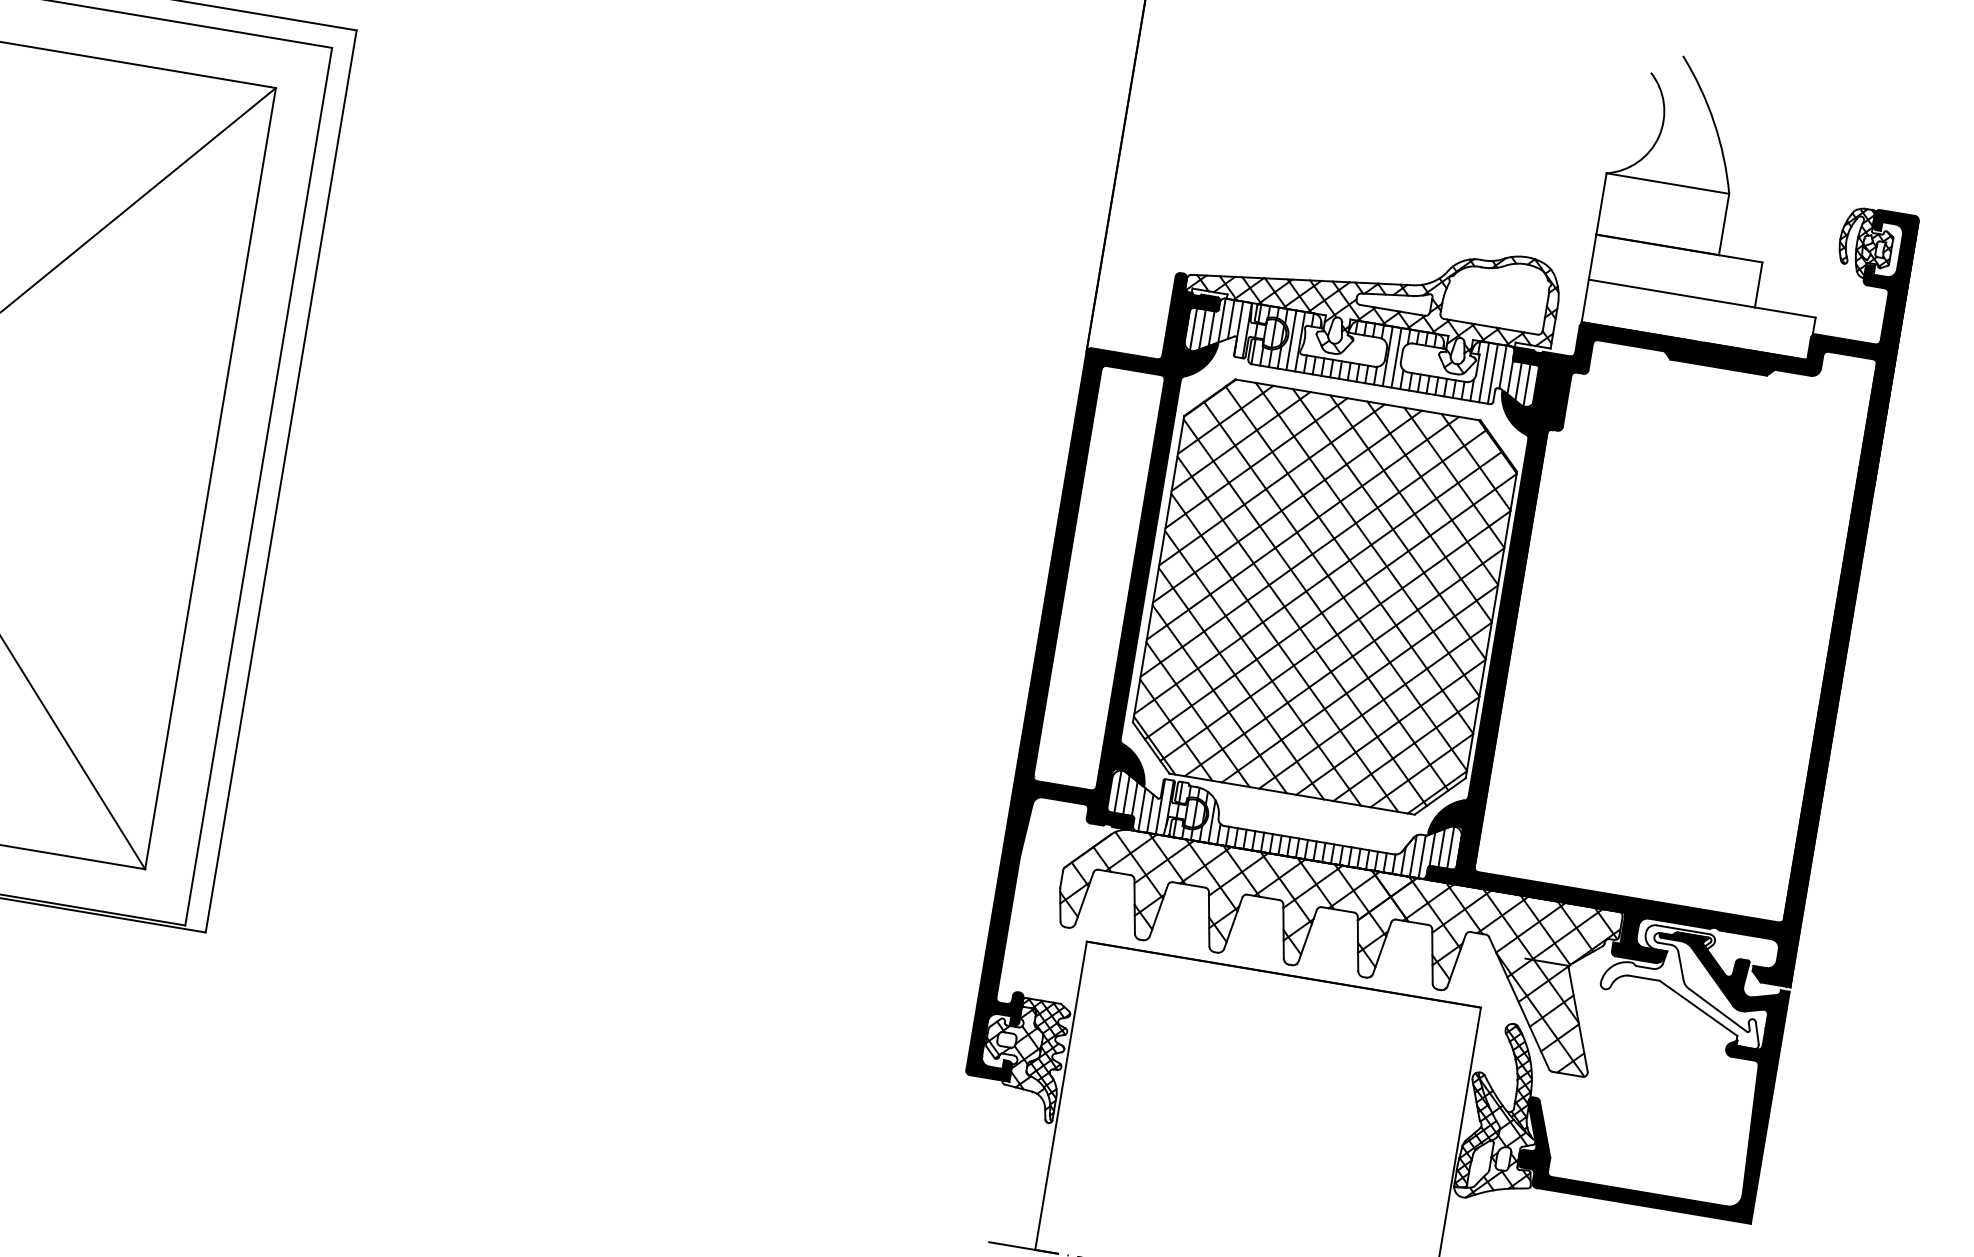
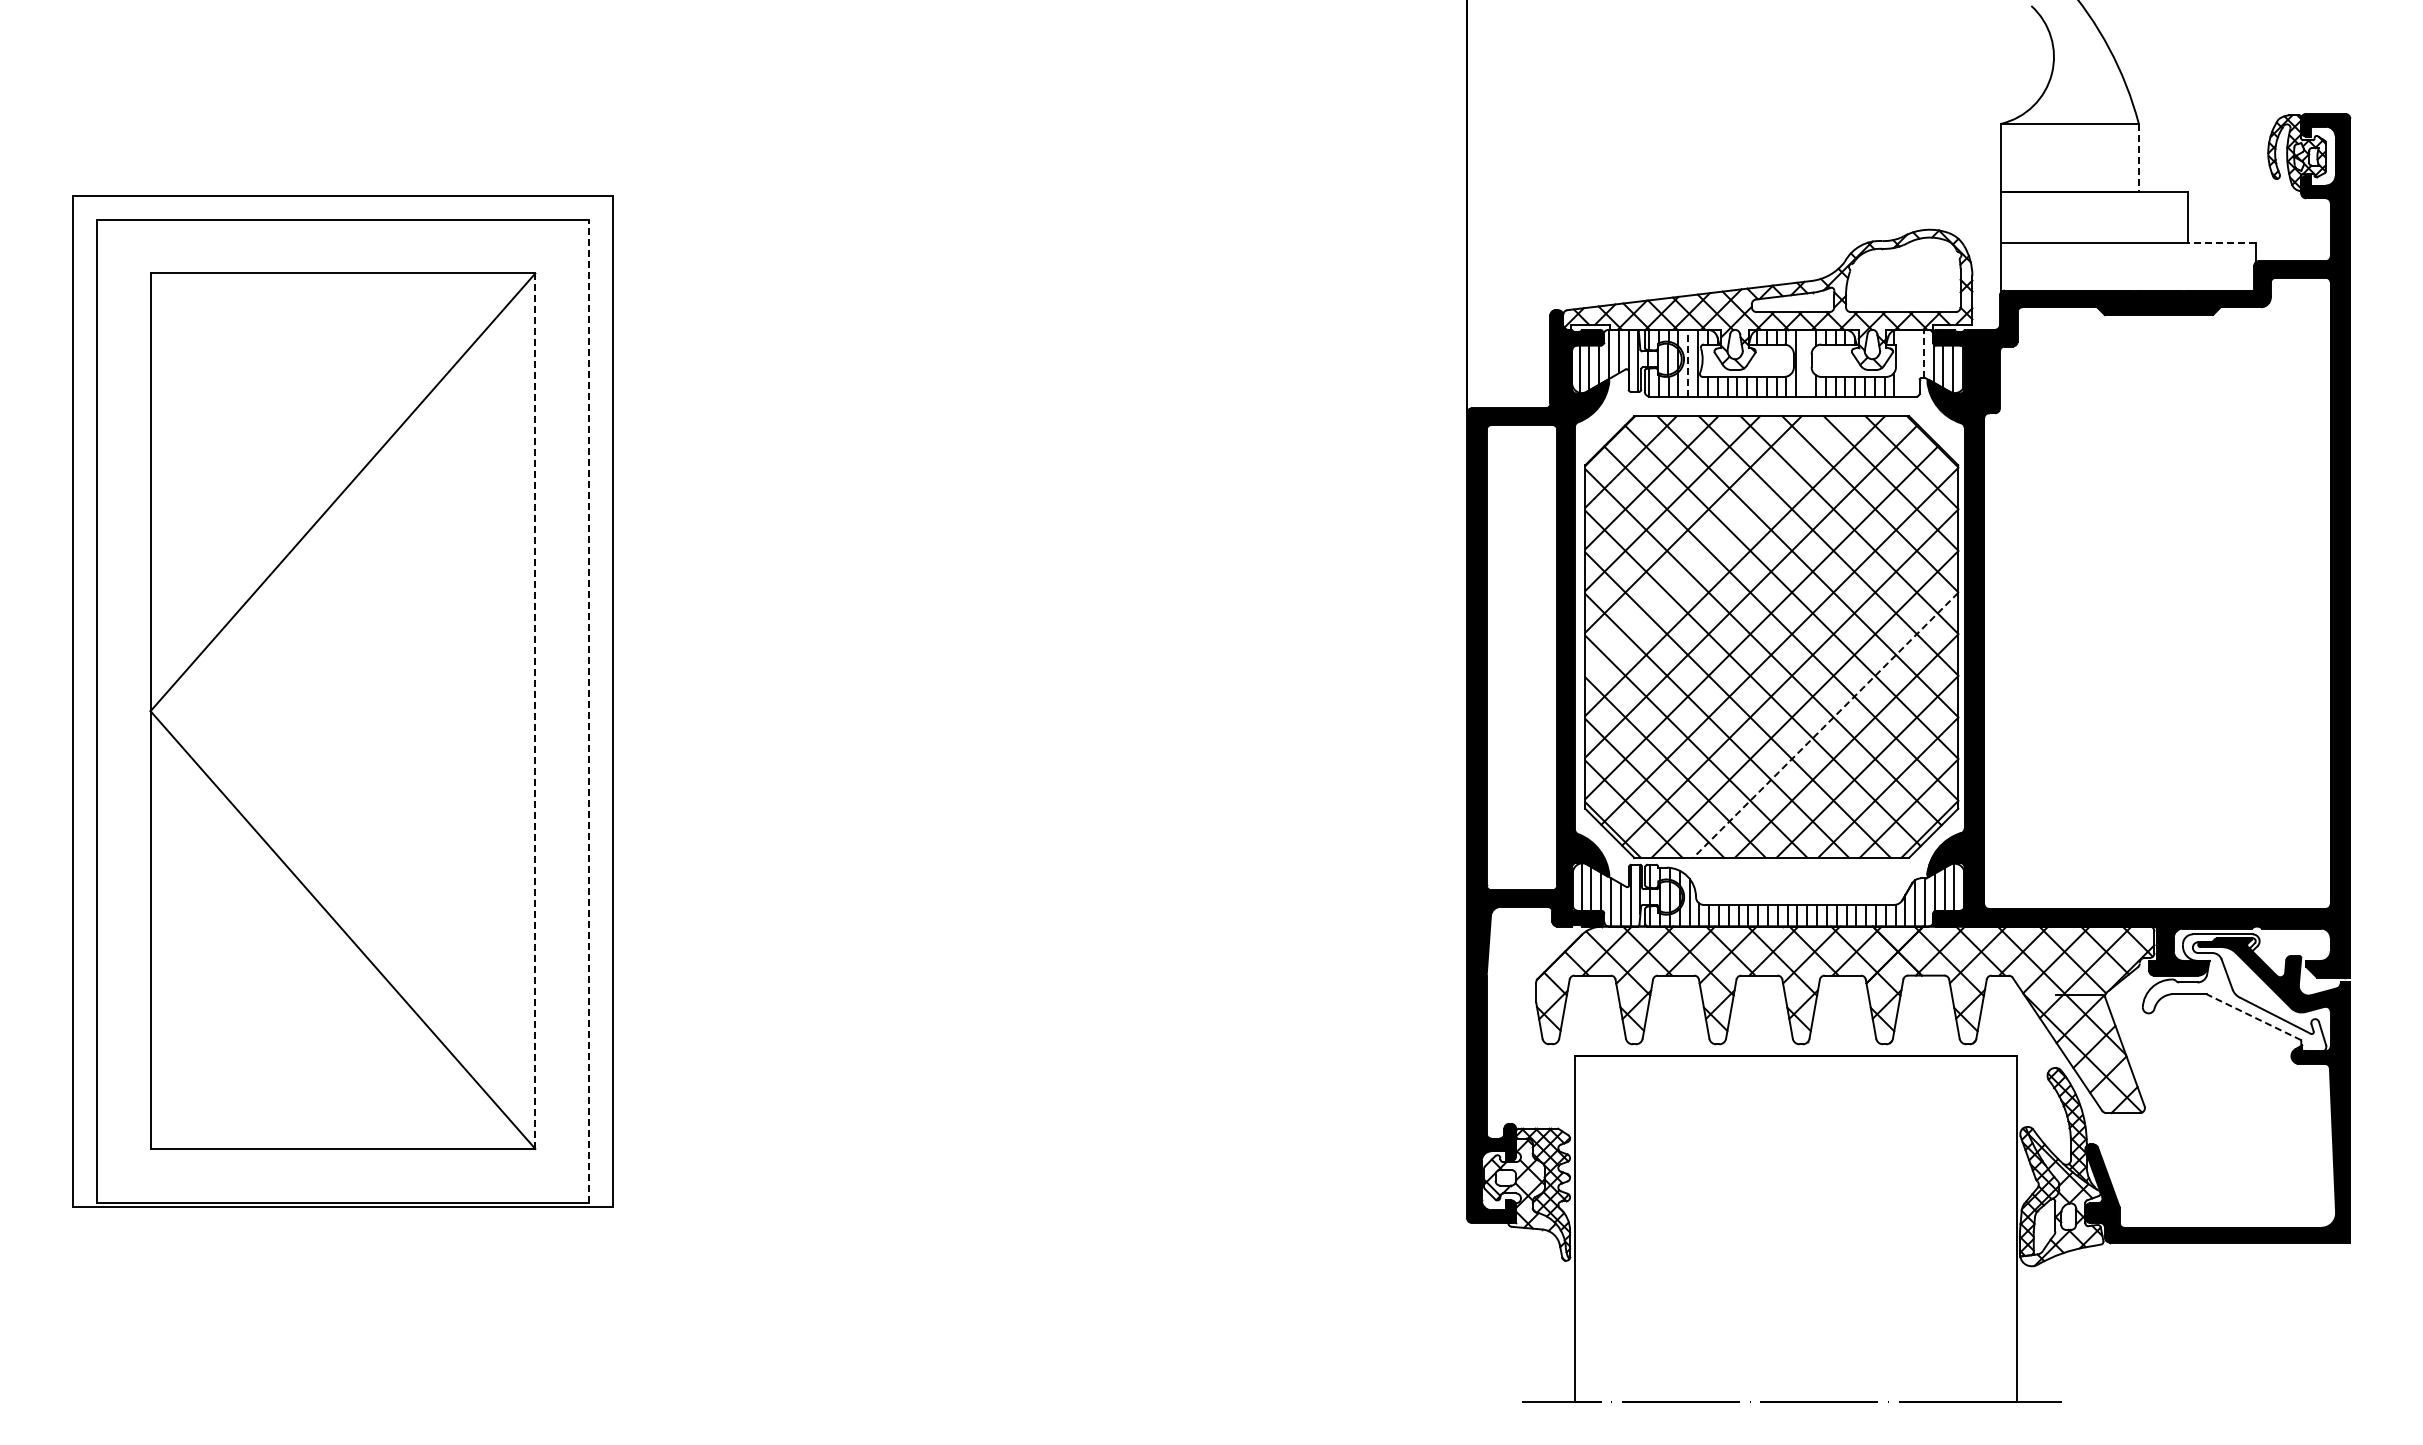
line: (1723, 224) -> (2138, 158), solid -> dashed
line: (1785, 312) -> (2221, 242), solid -> dashed
line: (1291, 339) -> (1688, 362), solid -> dashed
line: (1397, 357) -> (1806, 362), removed
line: (1502, 366) -> (1923, 353), solid -> dashed
line: (1484, 371) -> (1904, 362), removed
line: (1493, 373) -> (1914, 362), removed
line: (210, 478) -> (535, 711), solid -> dashed
line: (258, 486) -> (589, 711), solid -> dashed
line: (1287, 506) -> (1714, 545), removed
line: (1359, 684) -> (1825, 725), solid -> dashed
line: (1698, 1008) -> (2253, 1017), solid -> dashed

